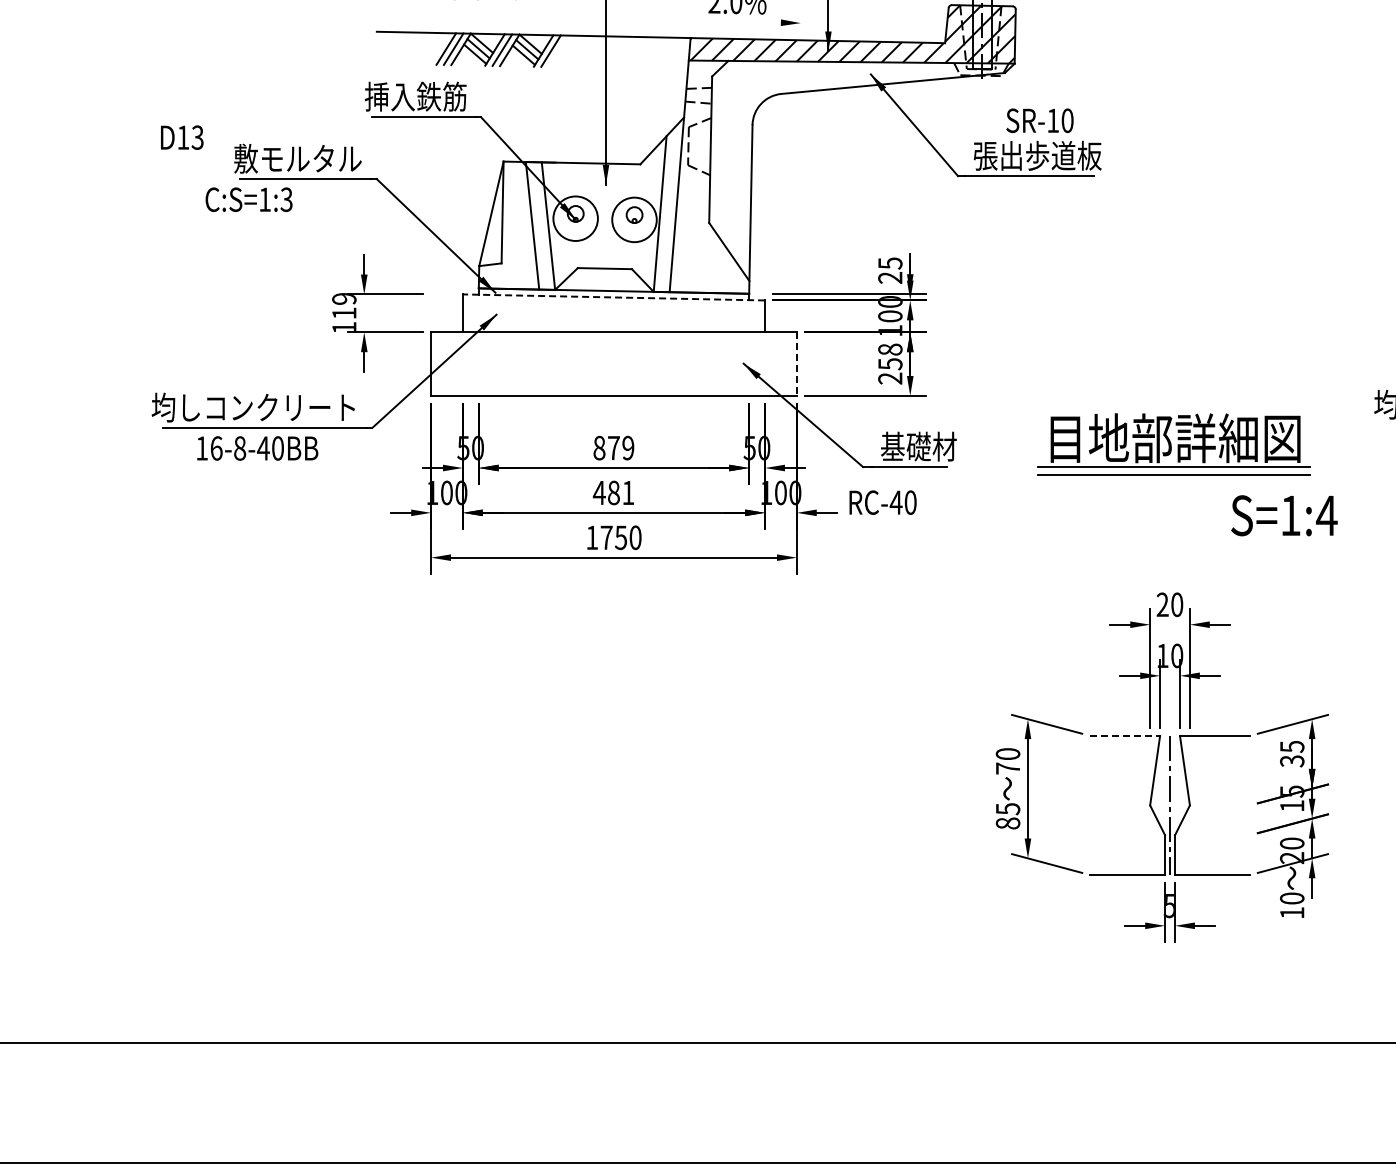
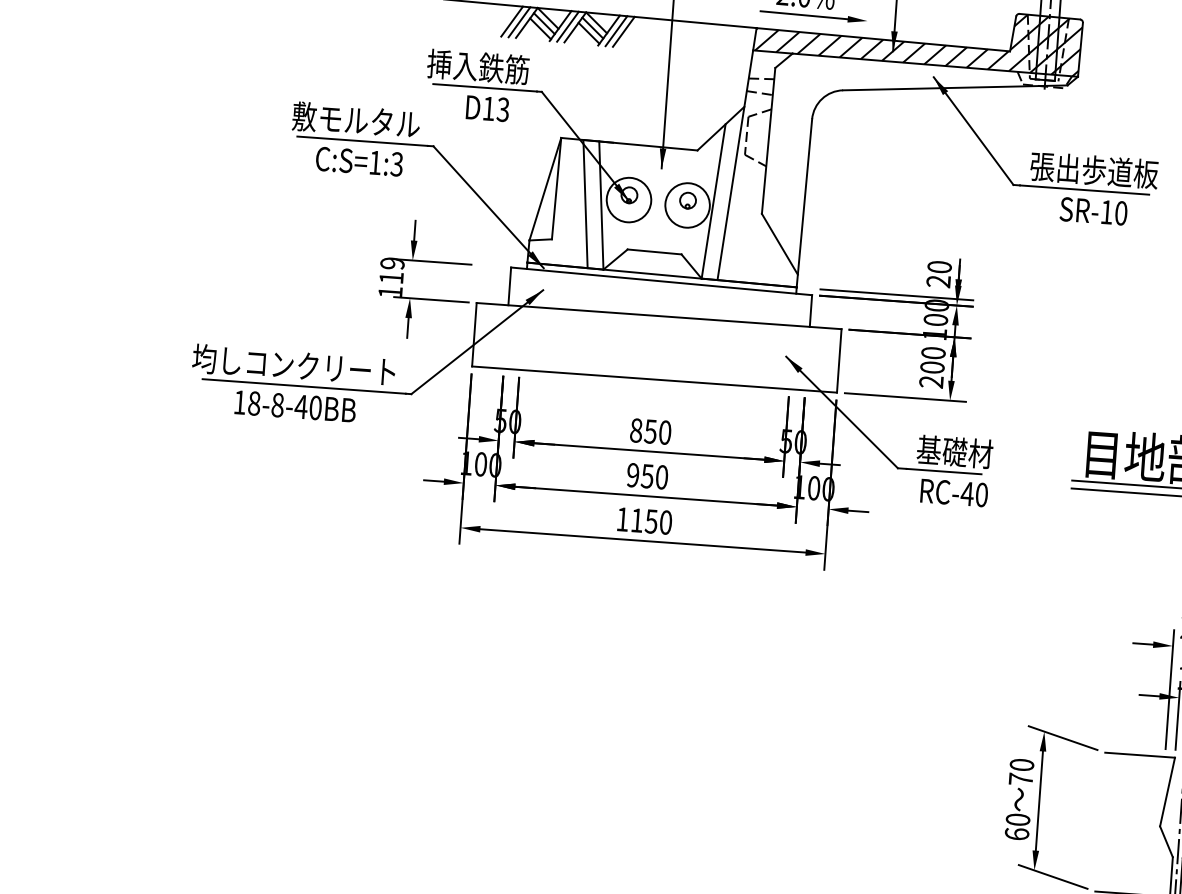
line: (736, 21) -> (803, 14), added
line: (558, 51) -> (623, 32), added
text: (1039, 120) -> (1093, 211), moved
text: (182, 137) -> (488, 108), moved
text: (248, 199) -> (358, 161), moved
text: (890, 263) -> (939, 267), 25 -> 20
line: (613, 297) -> (661, 281), dashed -> solid
text: (890, 356) -> (933, 360), 258 -> 200
line: (796, 364) -> (838, 361), dashed -> solid
text: (216, 448) -> (254, 403), 16-8-40BB -> 18-8-40BB
text: (620, 448) -> (657, 432), 879 -> 850
text: (613, 492) -> (647, 475), 481 -> 950
text: (882, 502) -> (953, 492), moved
text: (606, 537) -> (636, 520), 1750 -> 1150
line: (1125, 735) -> (1140, 754), dashed -> solid
text: (1007, 816) -> (1017, 827), 85 -> 60

